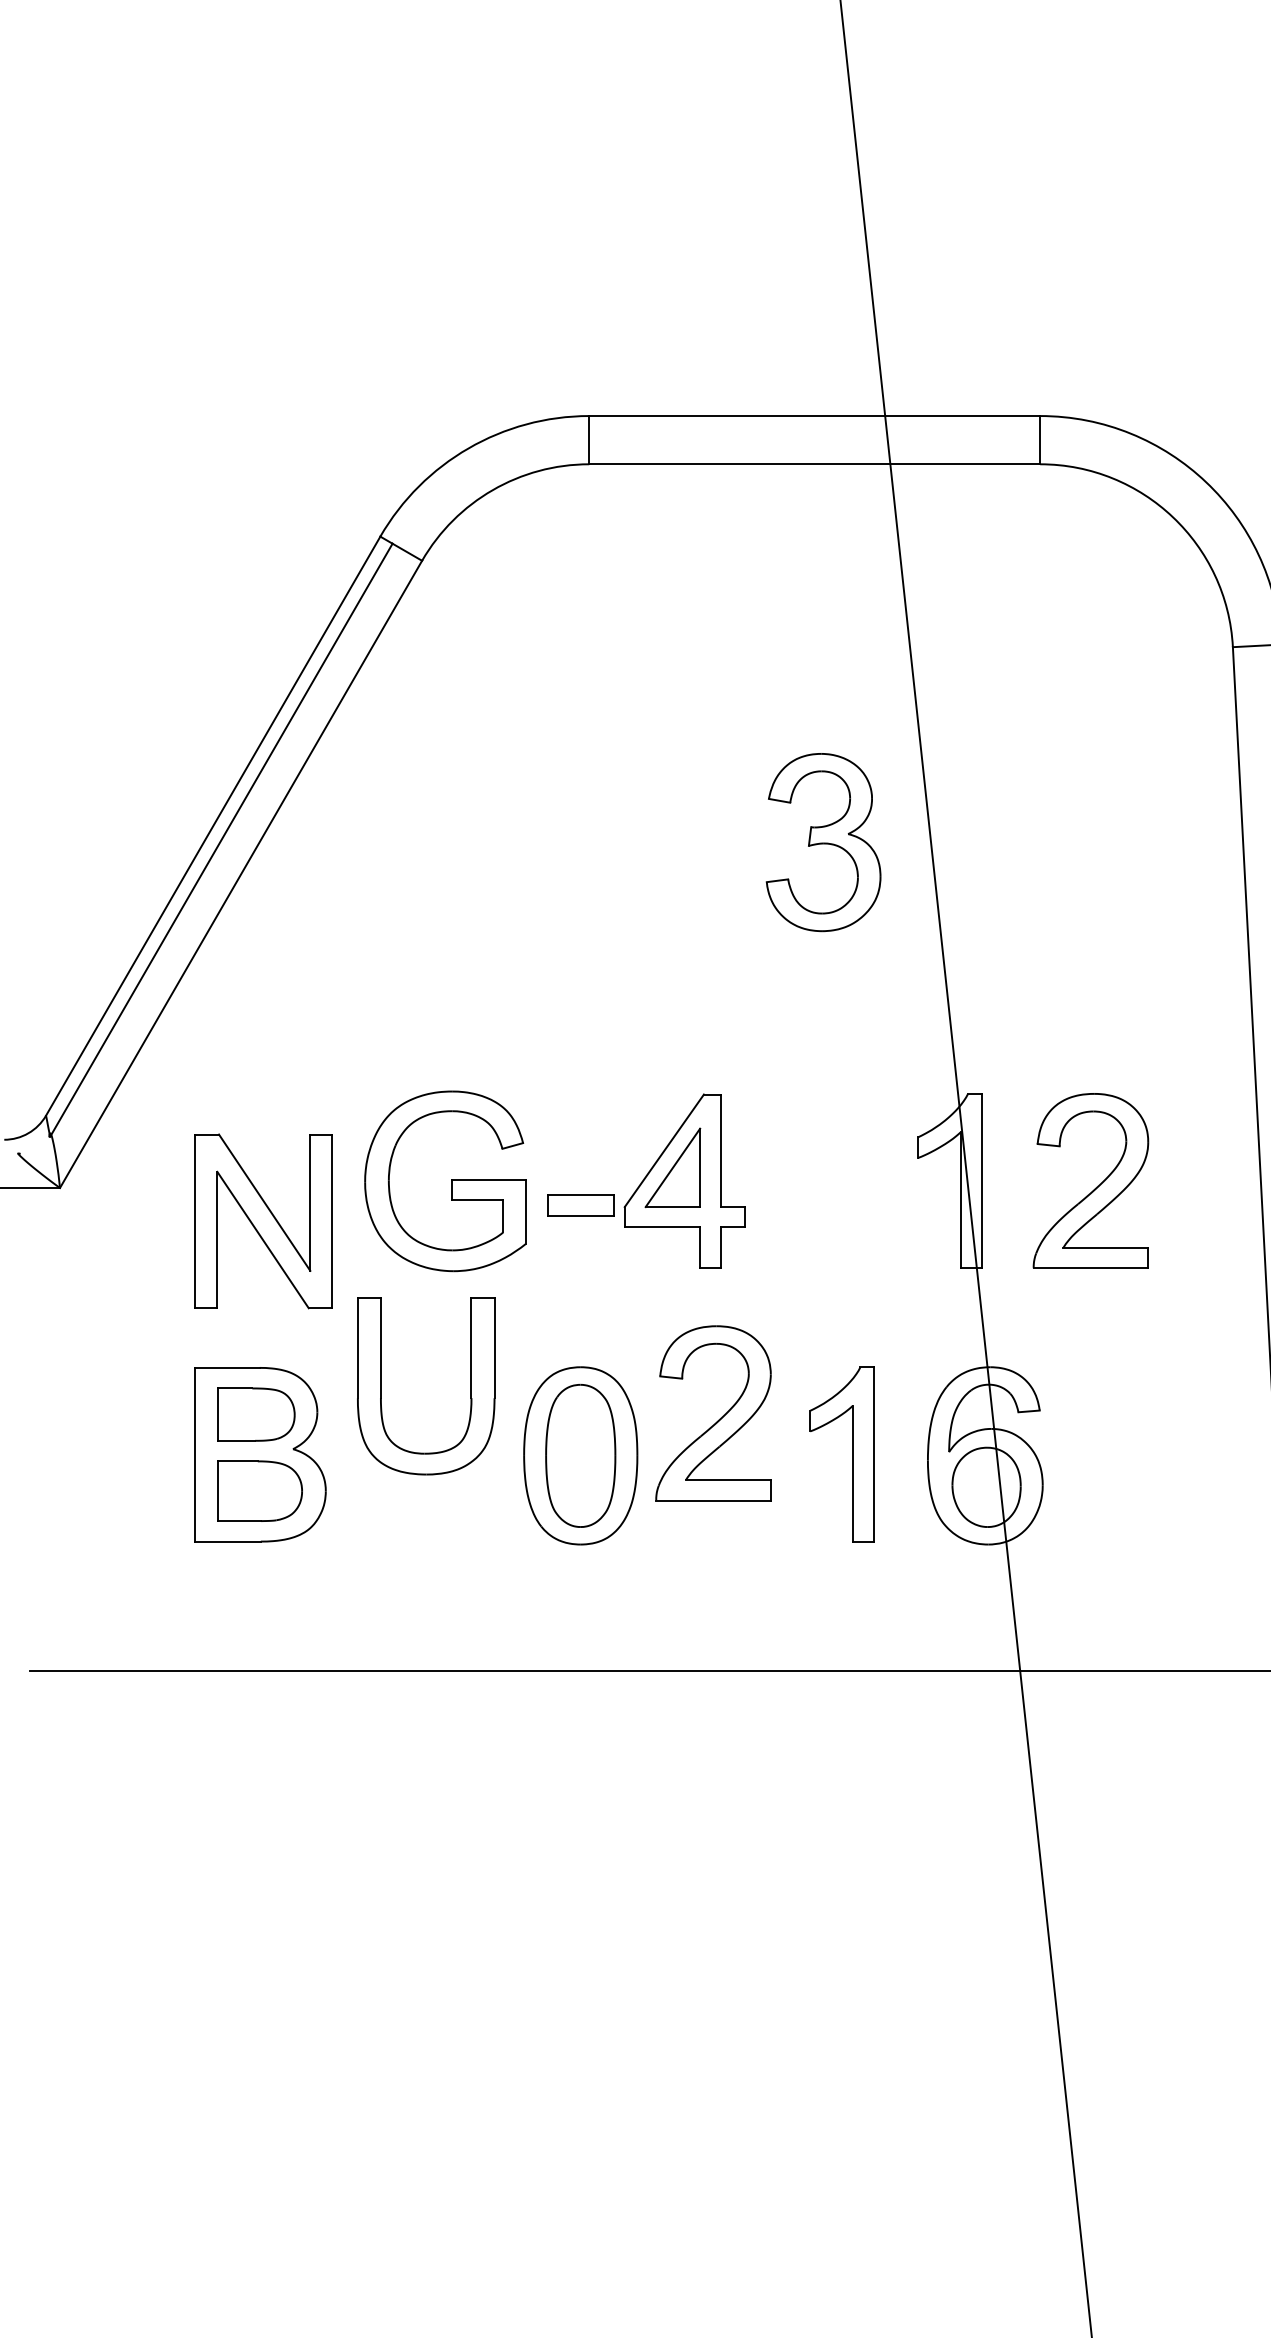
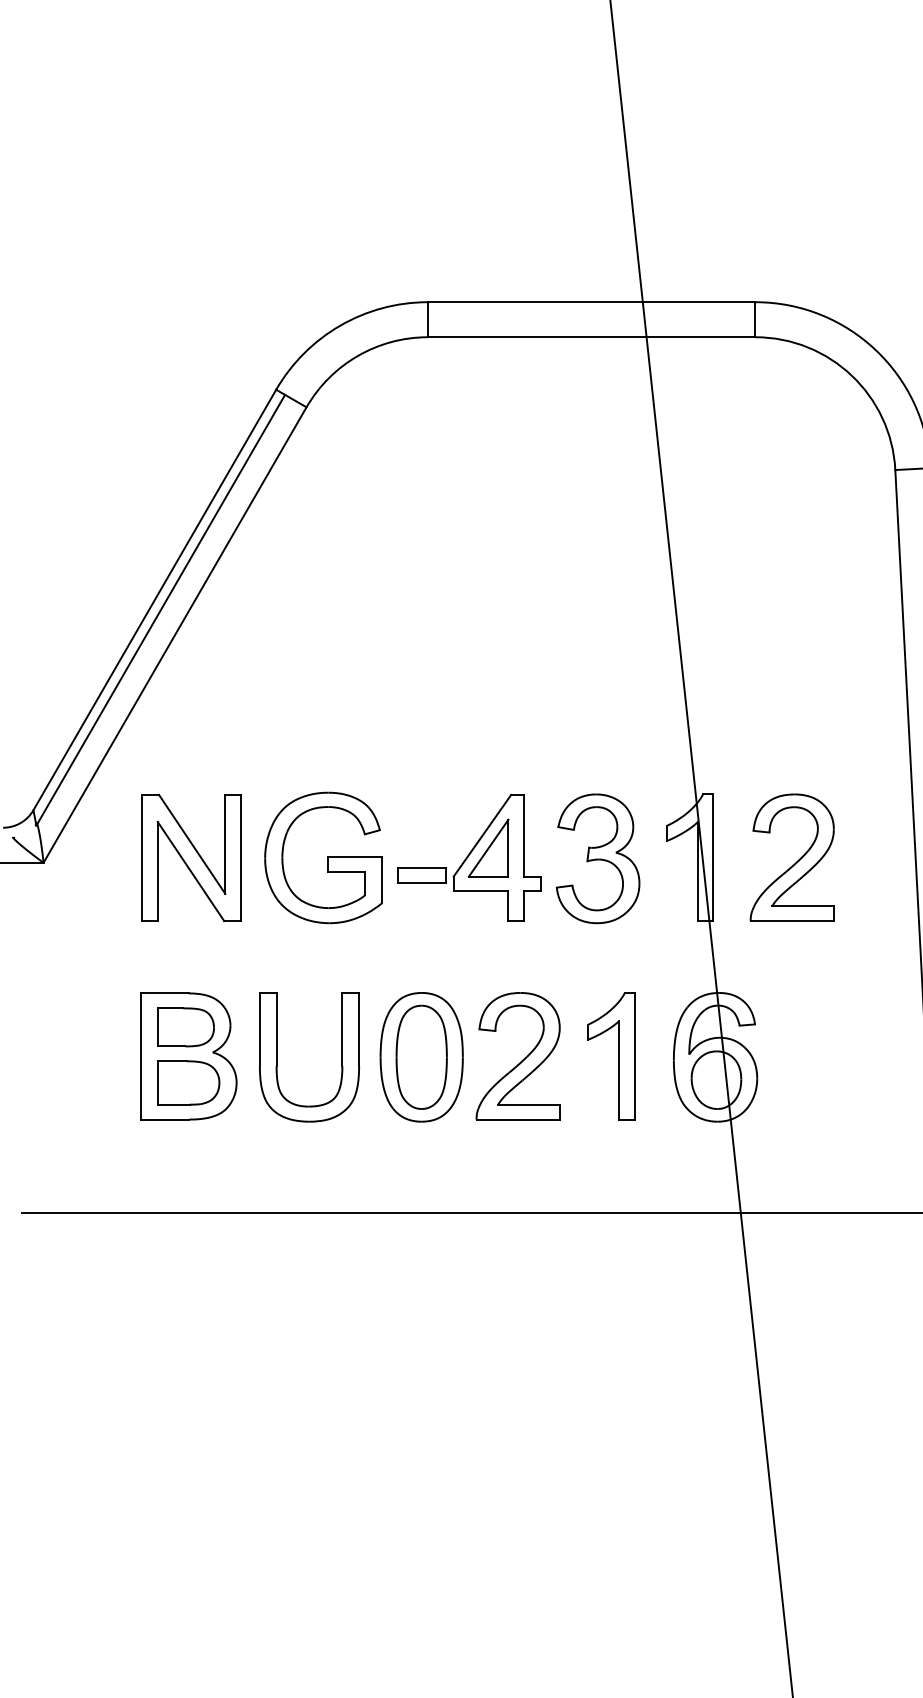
part: (823, 842) -> (598, 858), moved
part: (263, 1221) -> (191, 858), moved
part: (470, 1386) -> (341, 1057), moved
part: (719, 1418) -> (522, 1059), moved

